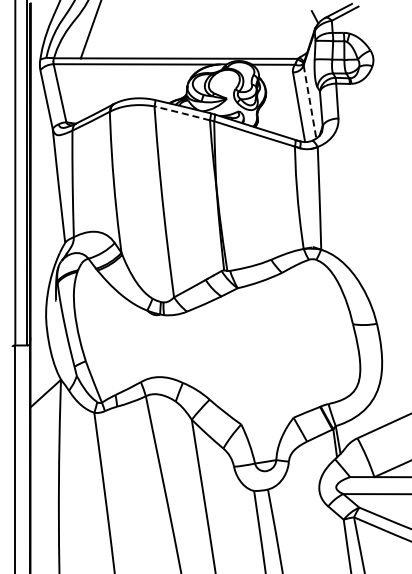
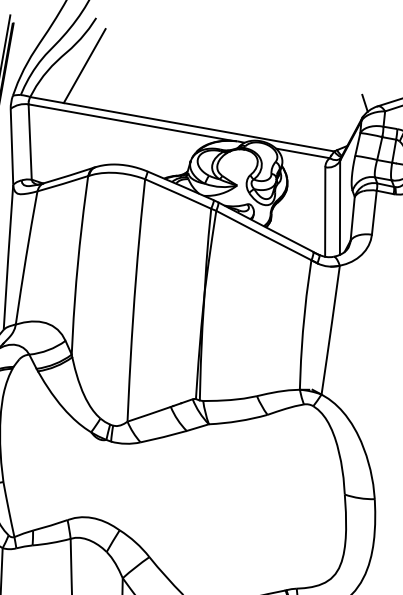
line: (310, 102) -> (340, 208), dashed -> solid
line: (182, 113) -> (178, 194), dashed -> solid

